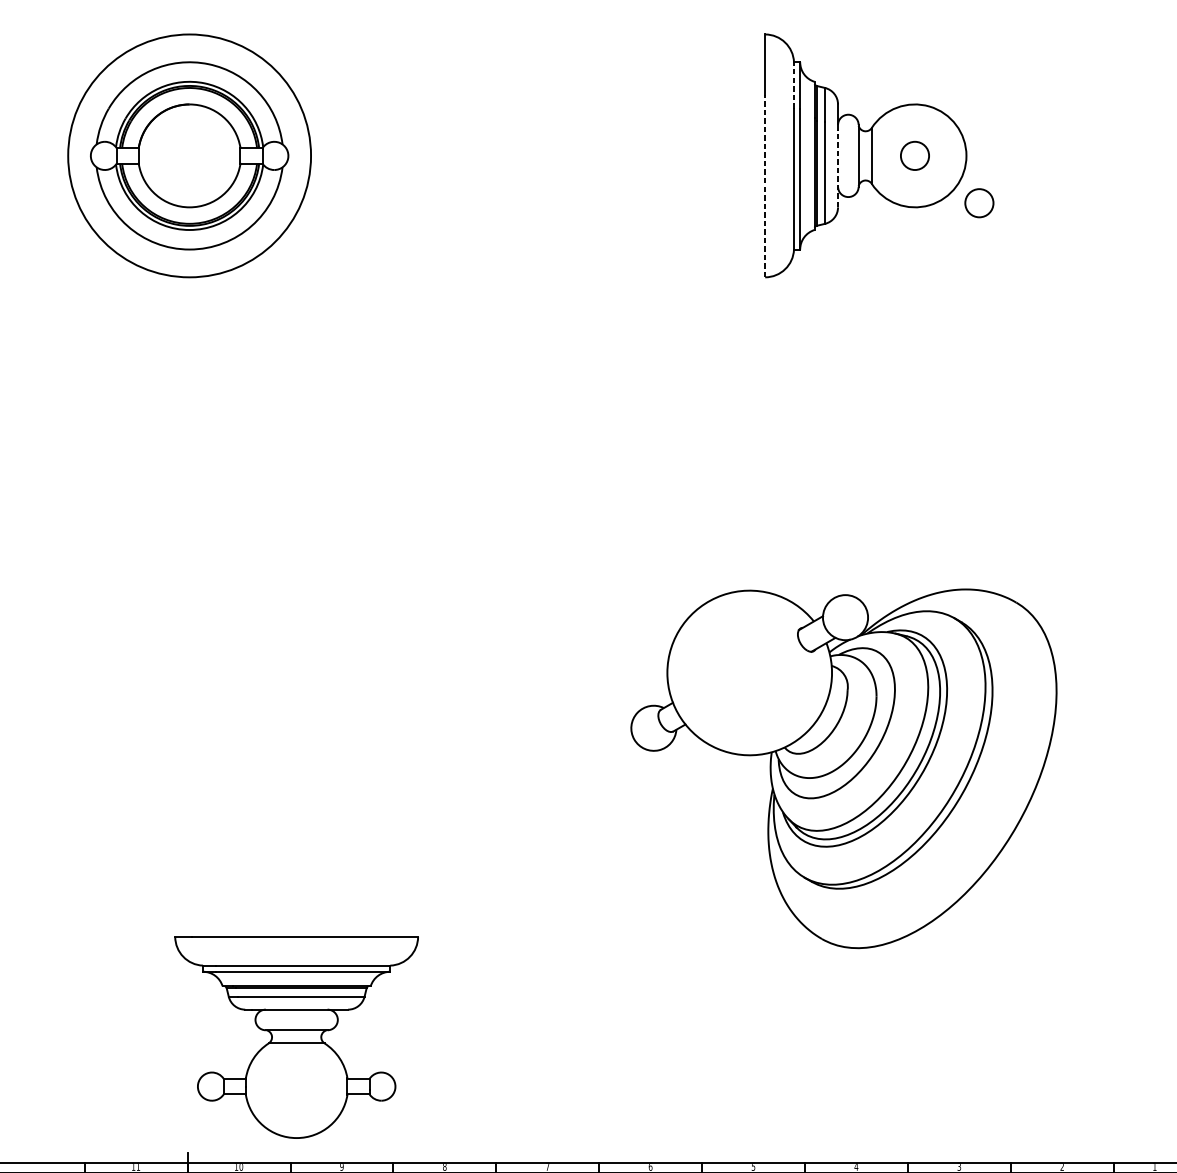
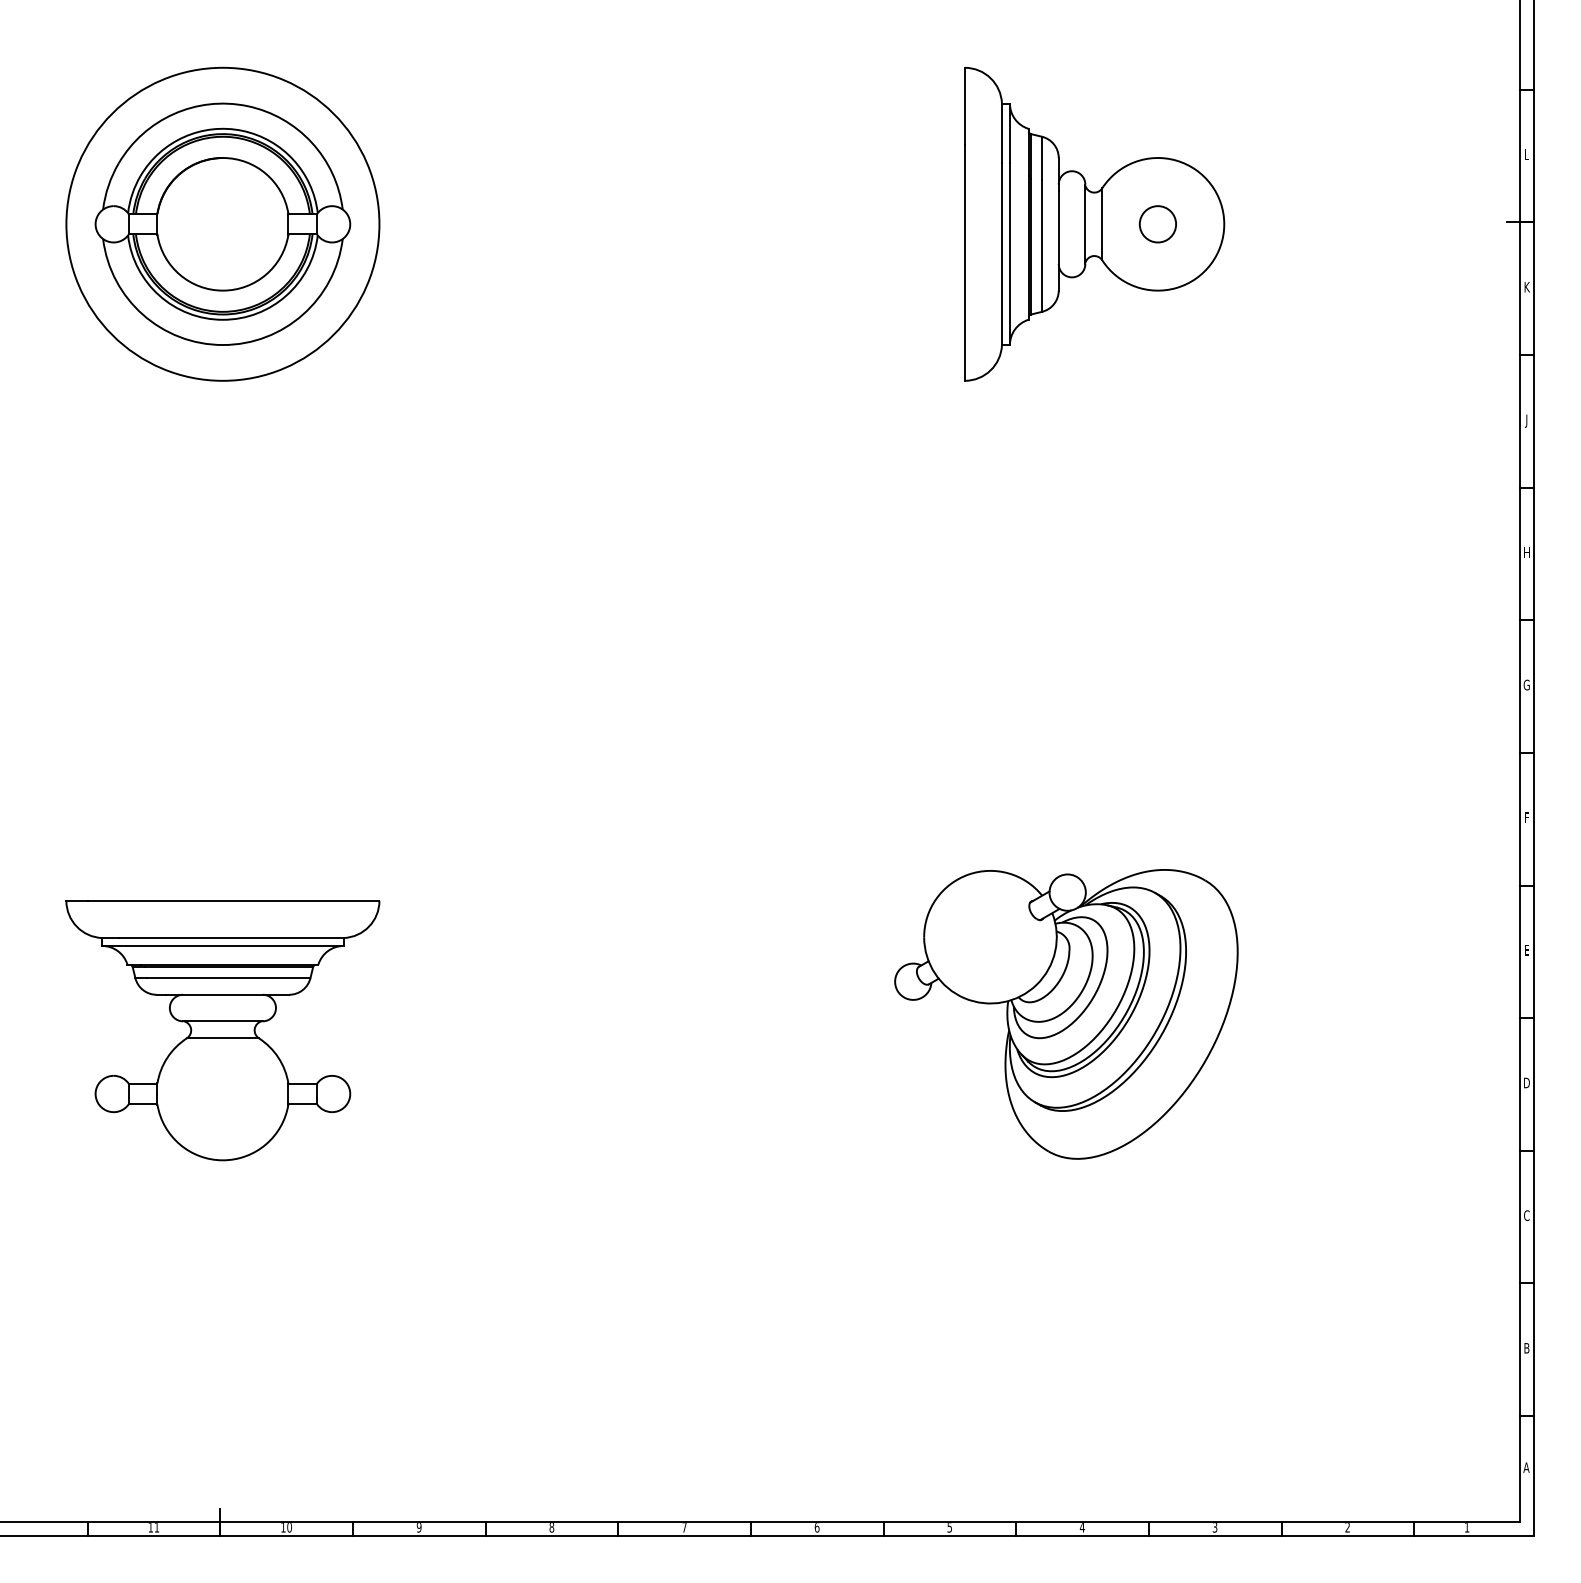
line: (793, 85) -> (1001, 133), dashed -> solid
line: (837, 168) -> (1058, 240), dashed -> solid
line: (764, 186) -> (964, 263), dashed -> solid
circle: (979, 203) -> (1240, 285), removed
part: (844, 768) -> (1066, 1014), size x0.62
part: (296, 1037) -> (222, 1030), moved

